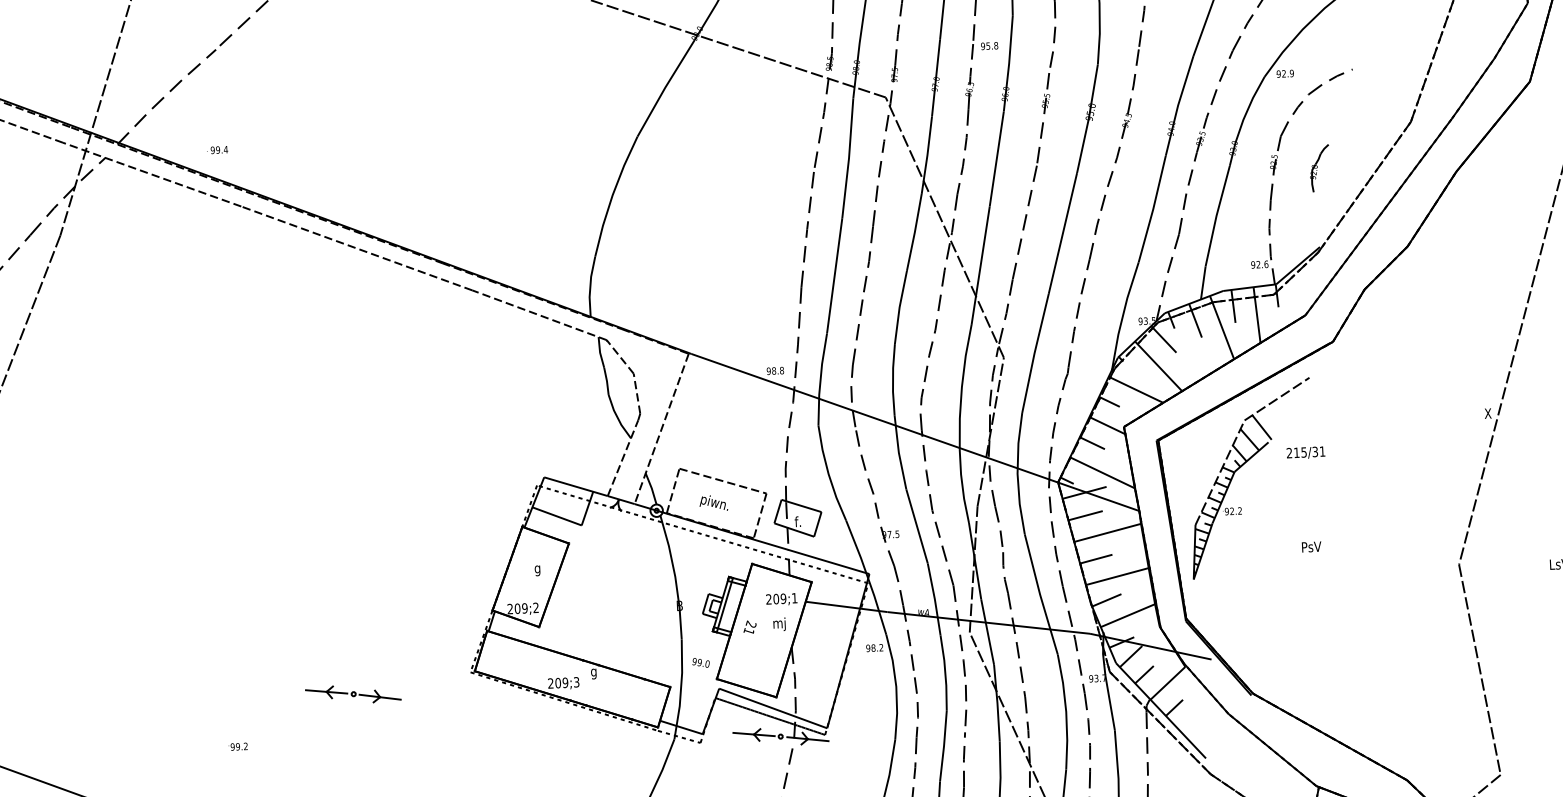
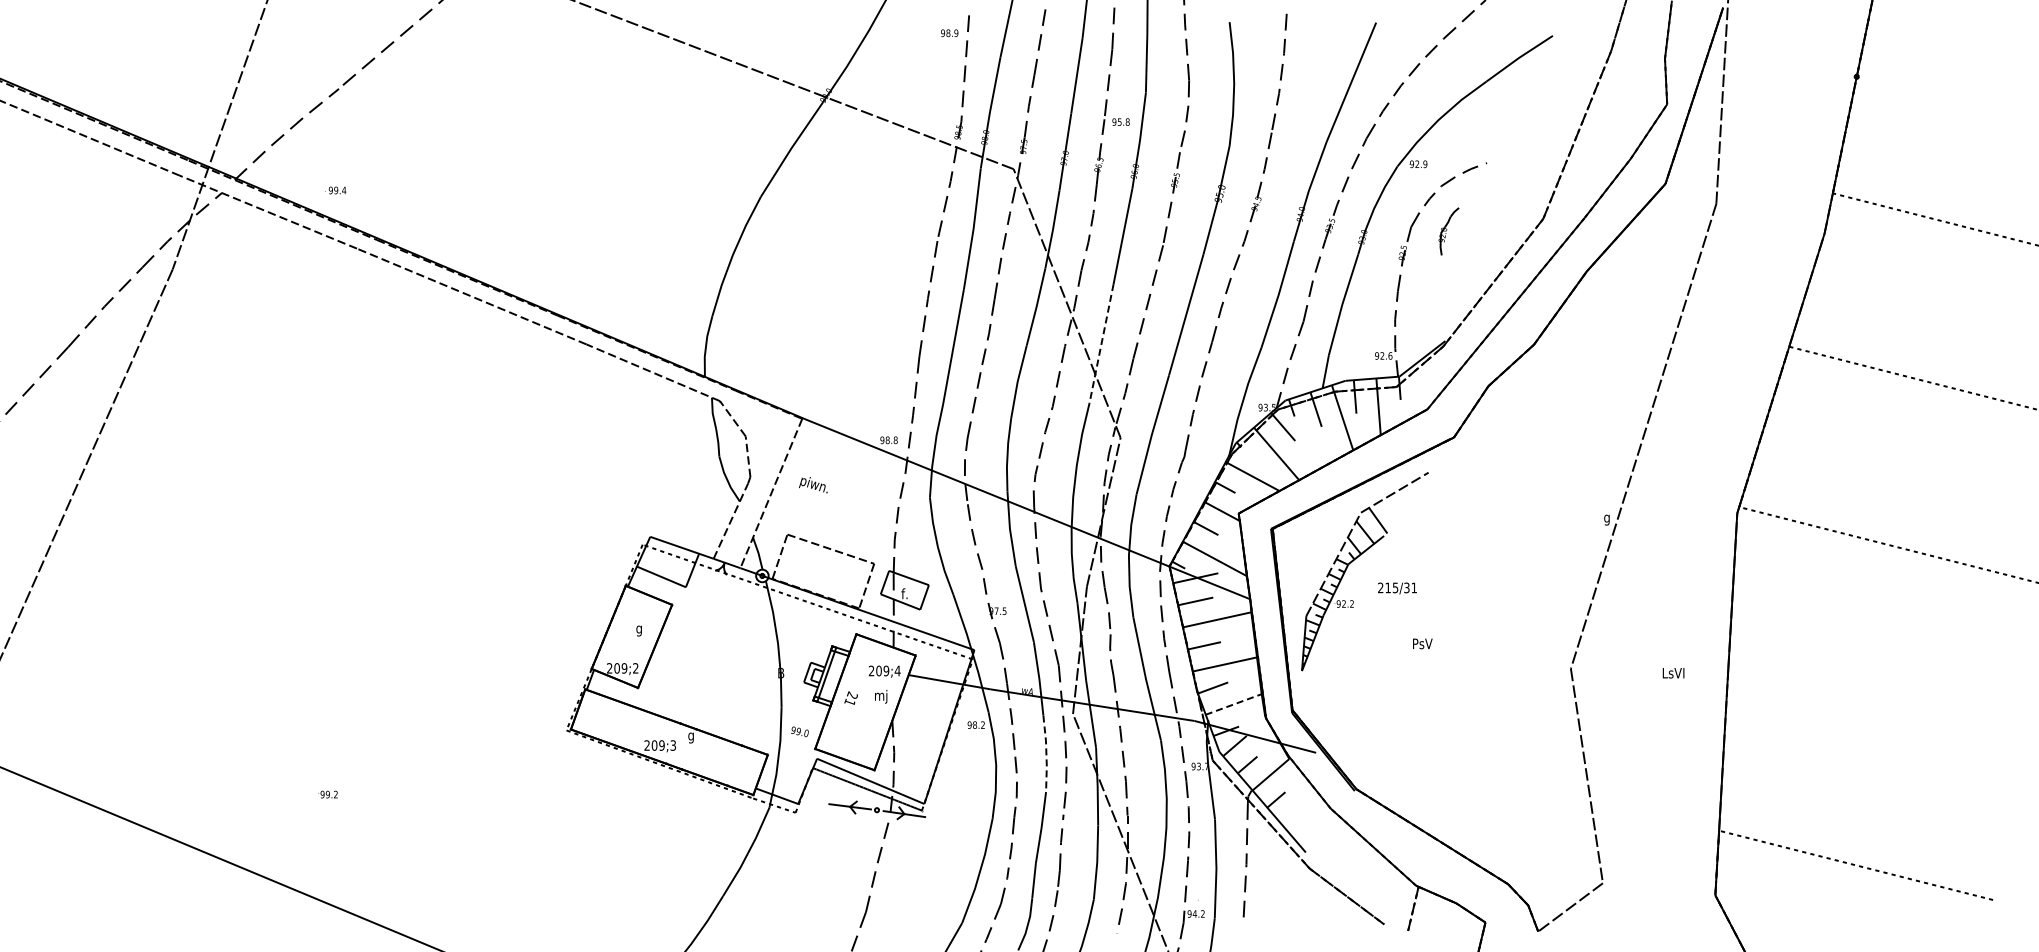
part: (1319, 168) -> (1448, 231), moved
line: (980, 265) -> (1101, 343), solid -> dashed
text: (1488, 414) -> (1607, 518), X -> g
text: (1306, 452) -> (1397, 588), moved
text: (713, 503) -> (813, 485), moved
text: (794, 597) -> (897, 670), 209;1 -> 209;4
line: (1127, 615) -> (1233, 704), solid -> dashed
line: (945, 672) -> (1046, 753), solid -> dashed
part: (352, 694) -> (446, 747), removed

